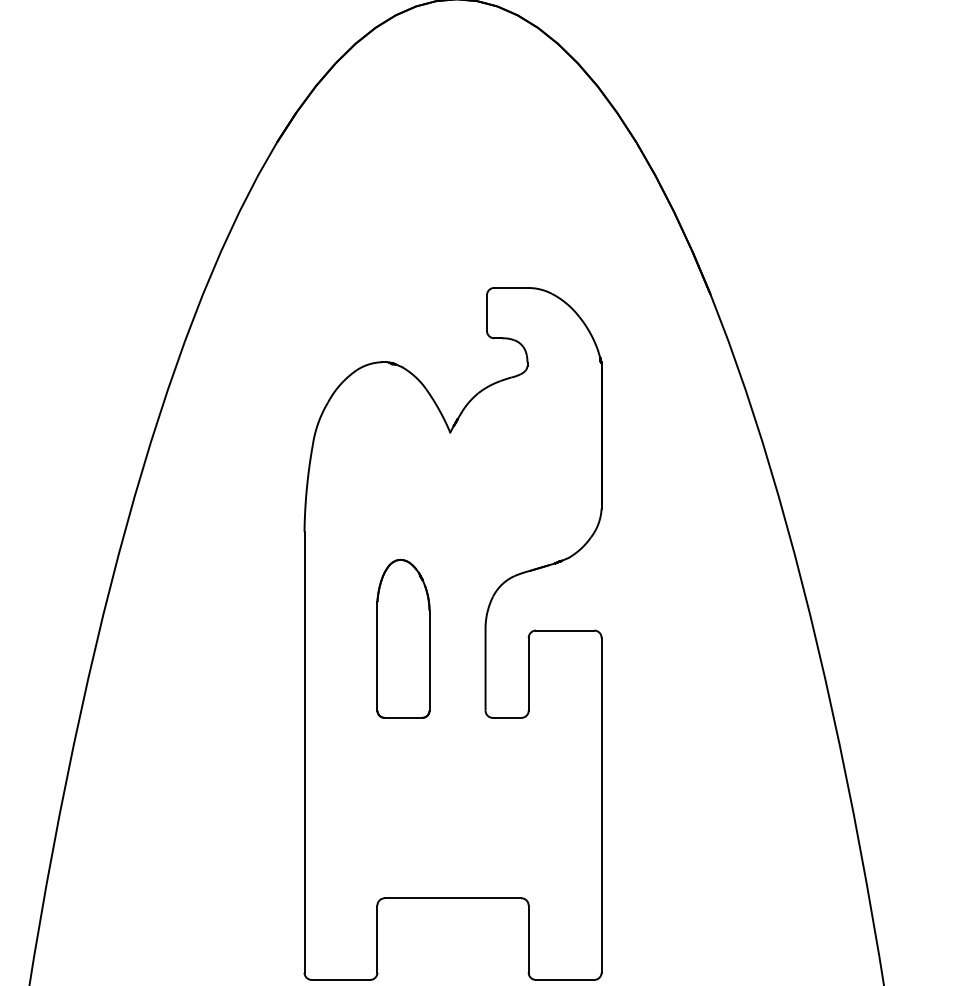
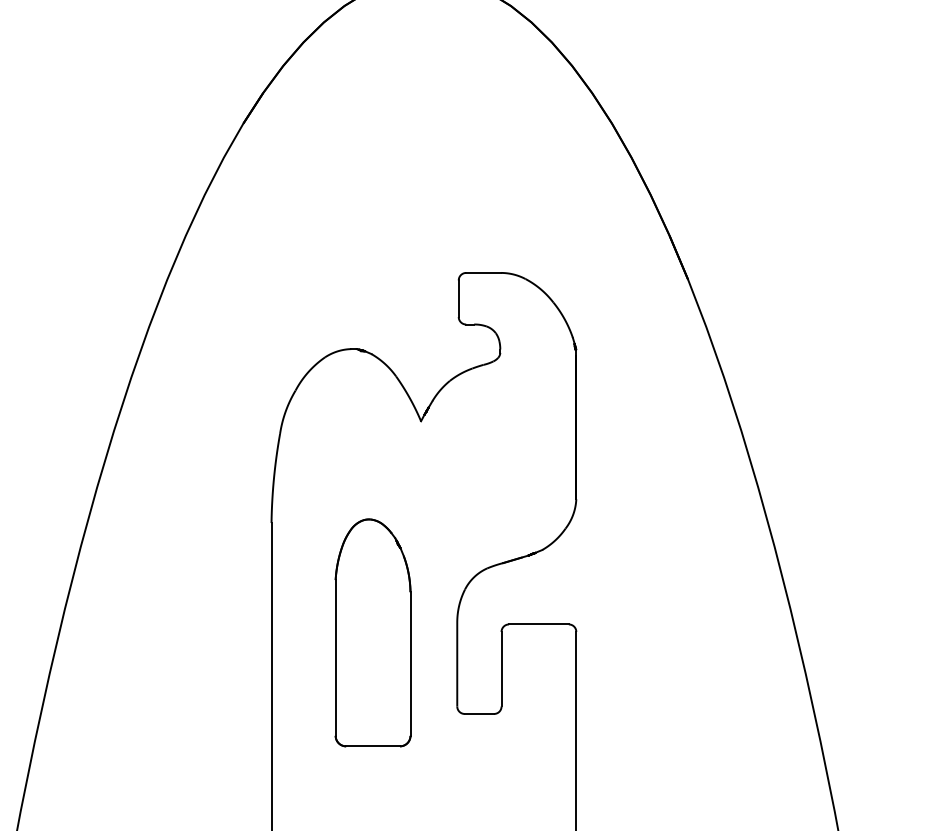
part: (403, 638) -> (373, 632), size x1.4

